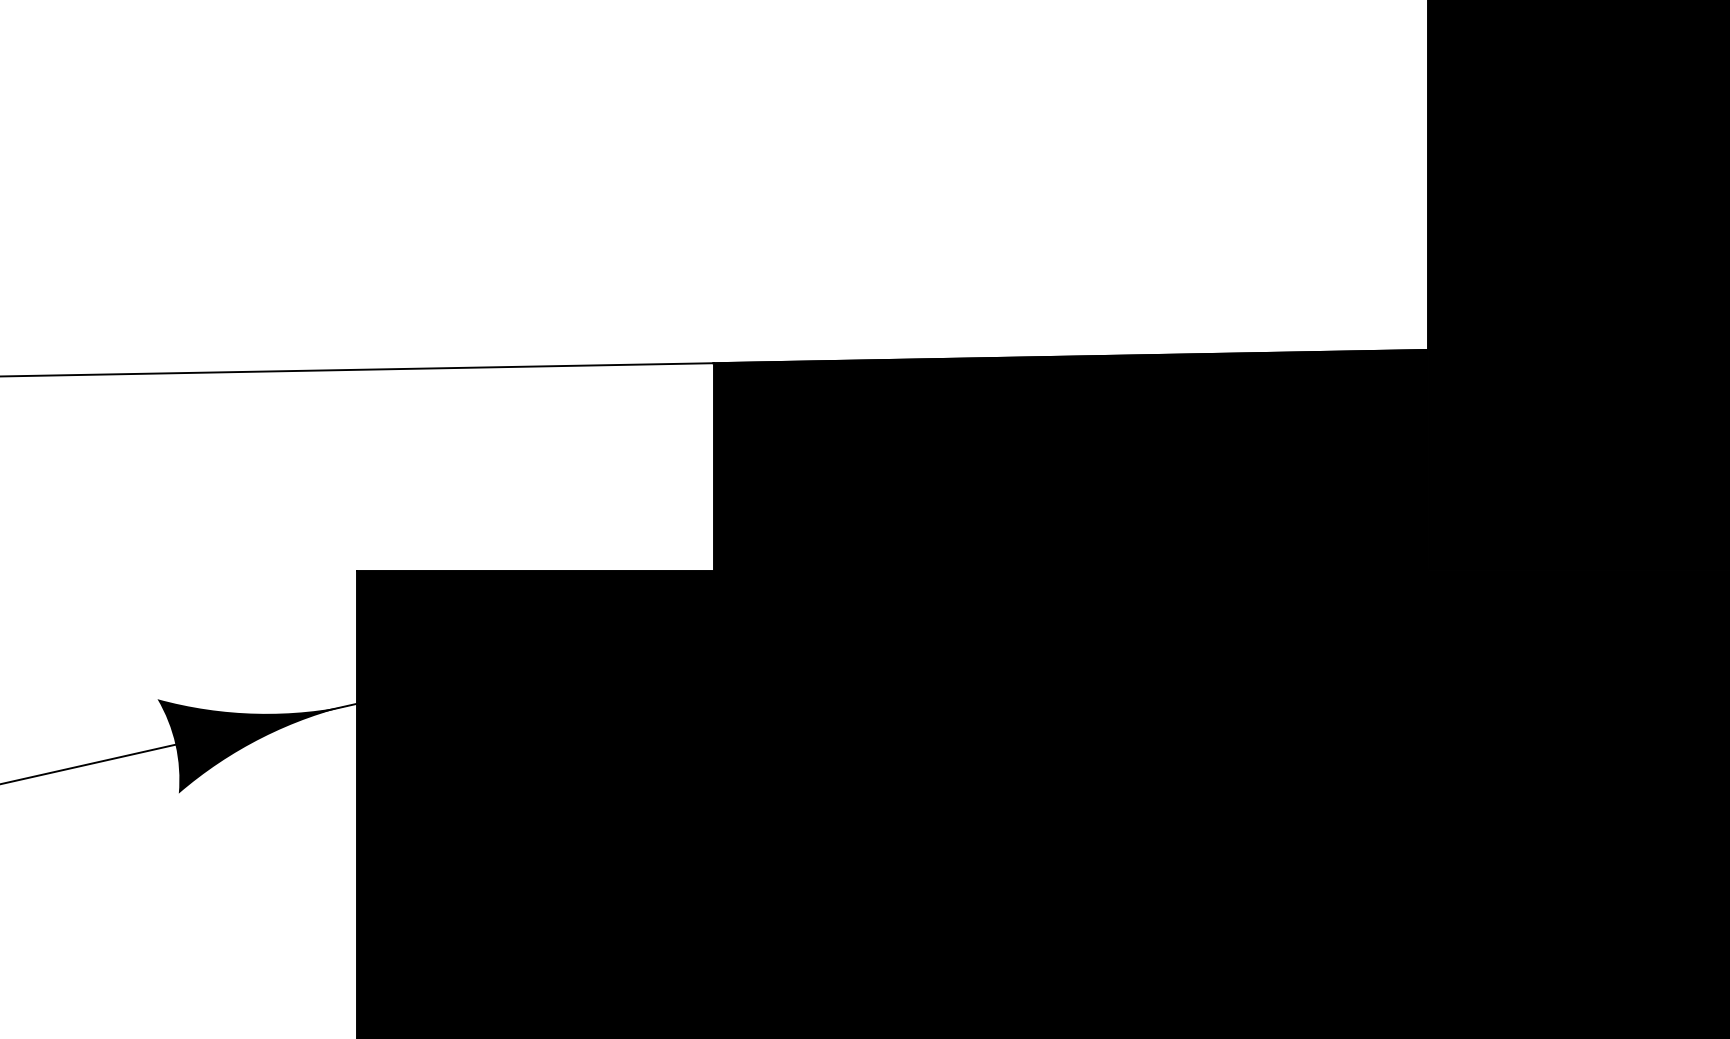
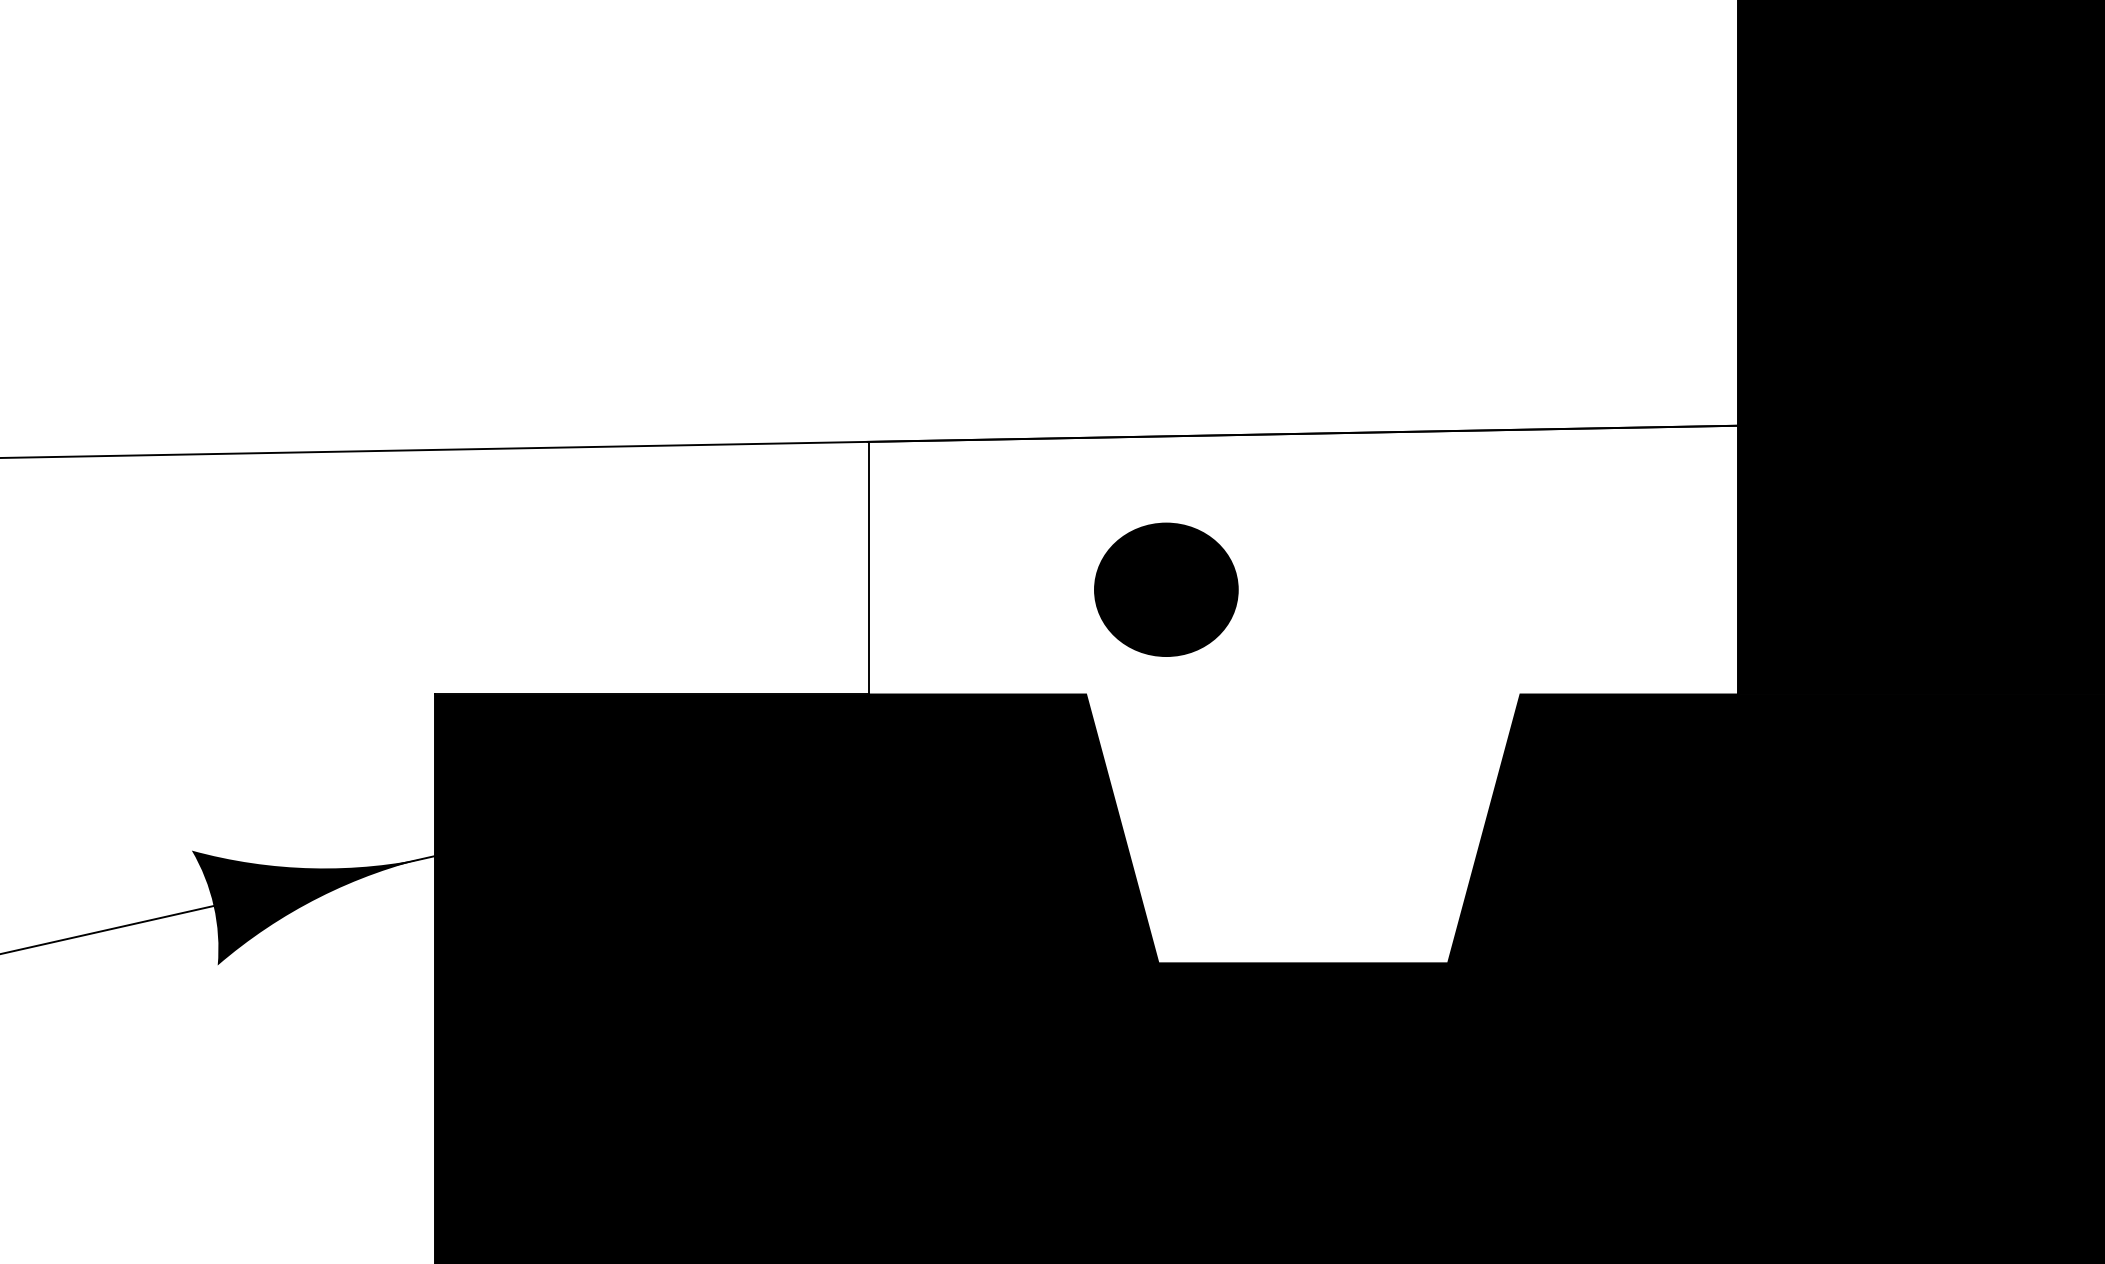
fill: (1071, 570) -> (1303, 694), removed

